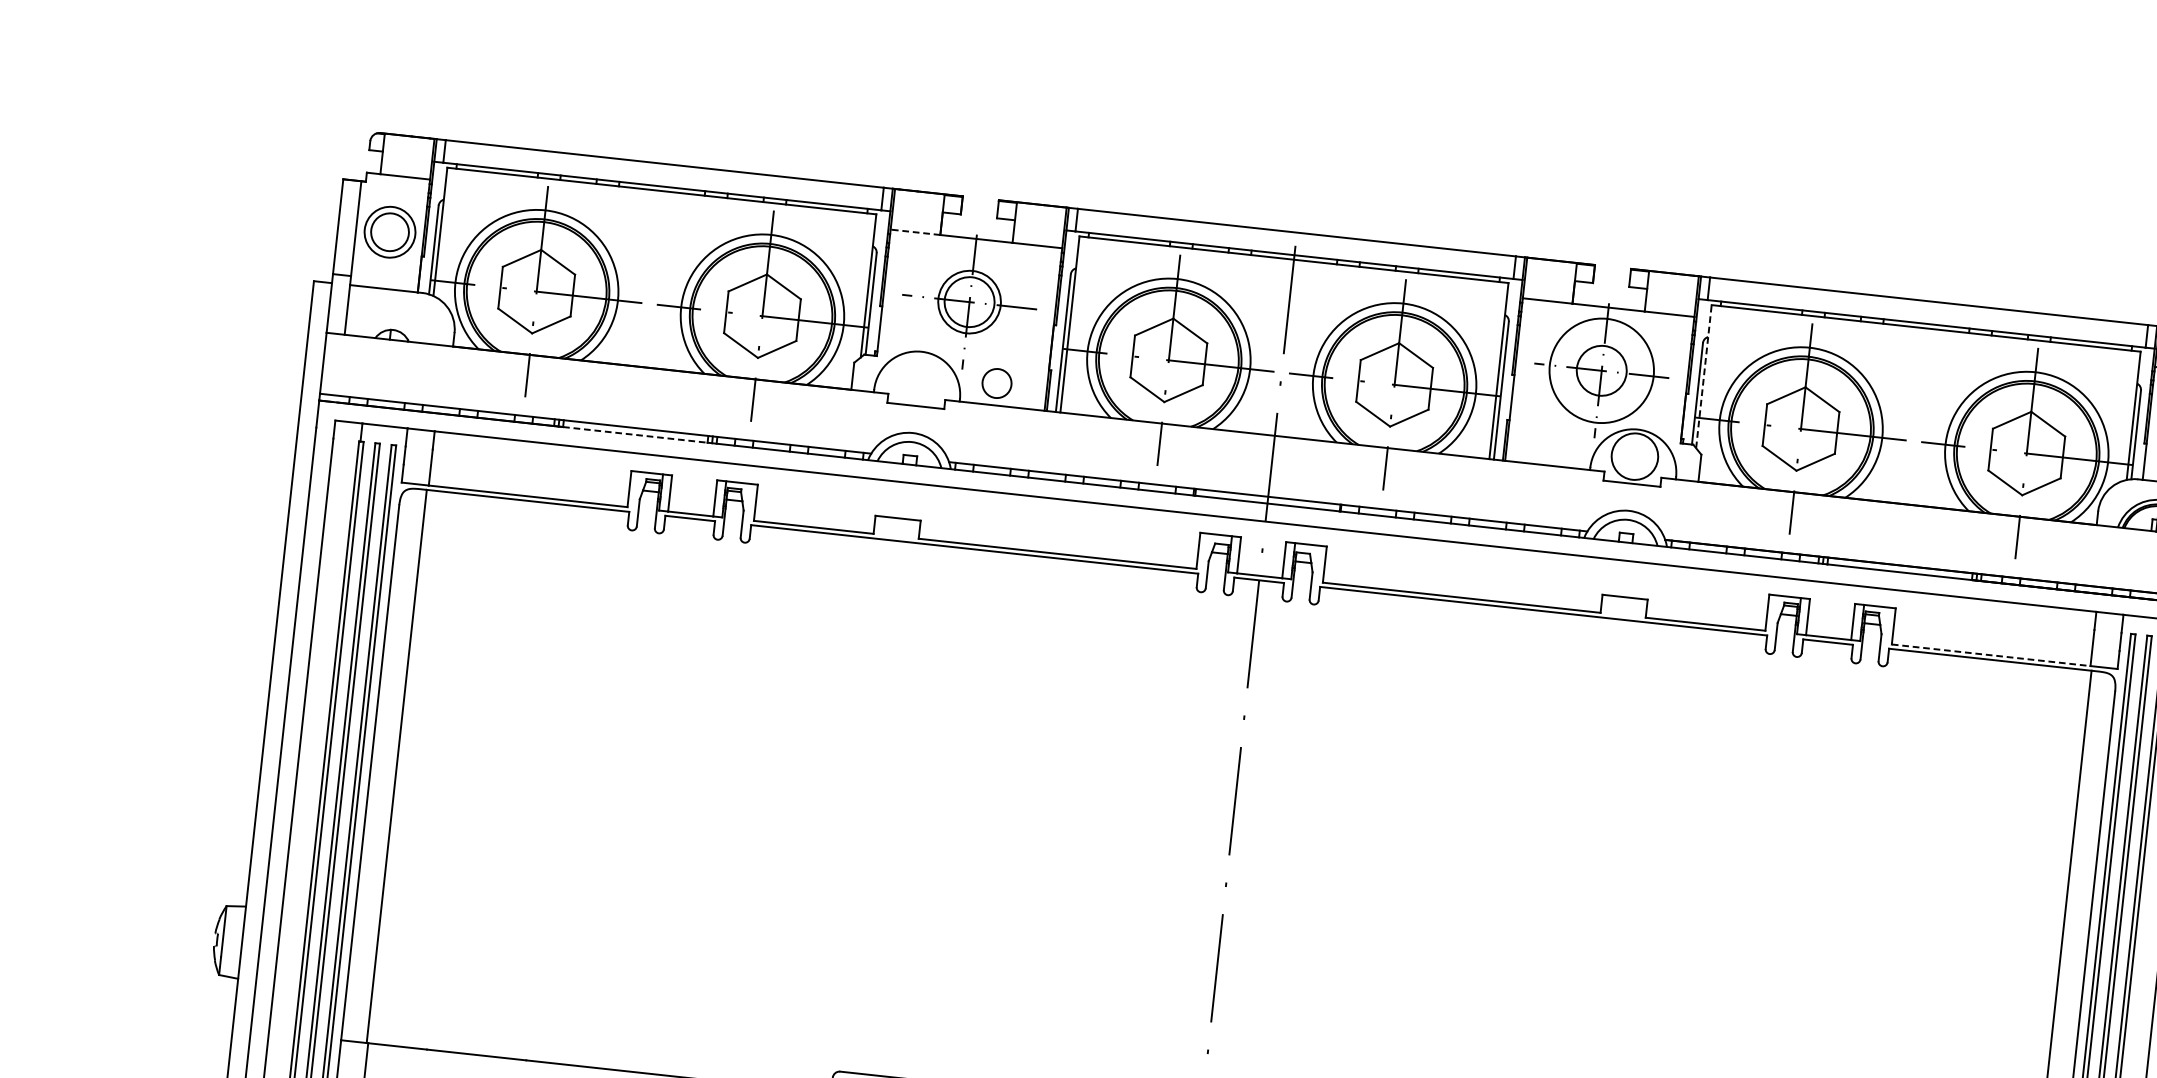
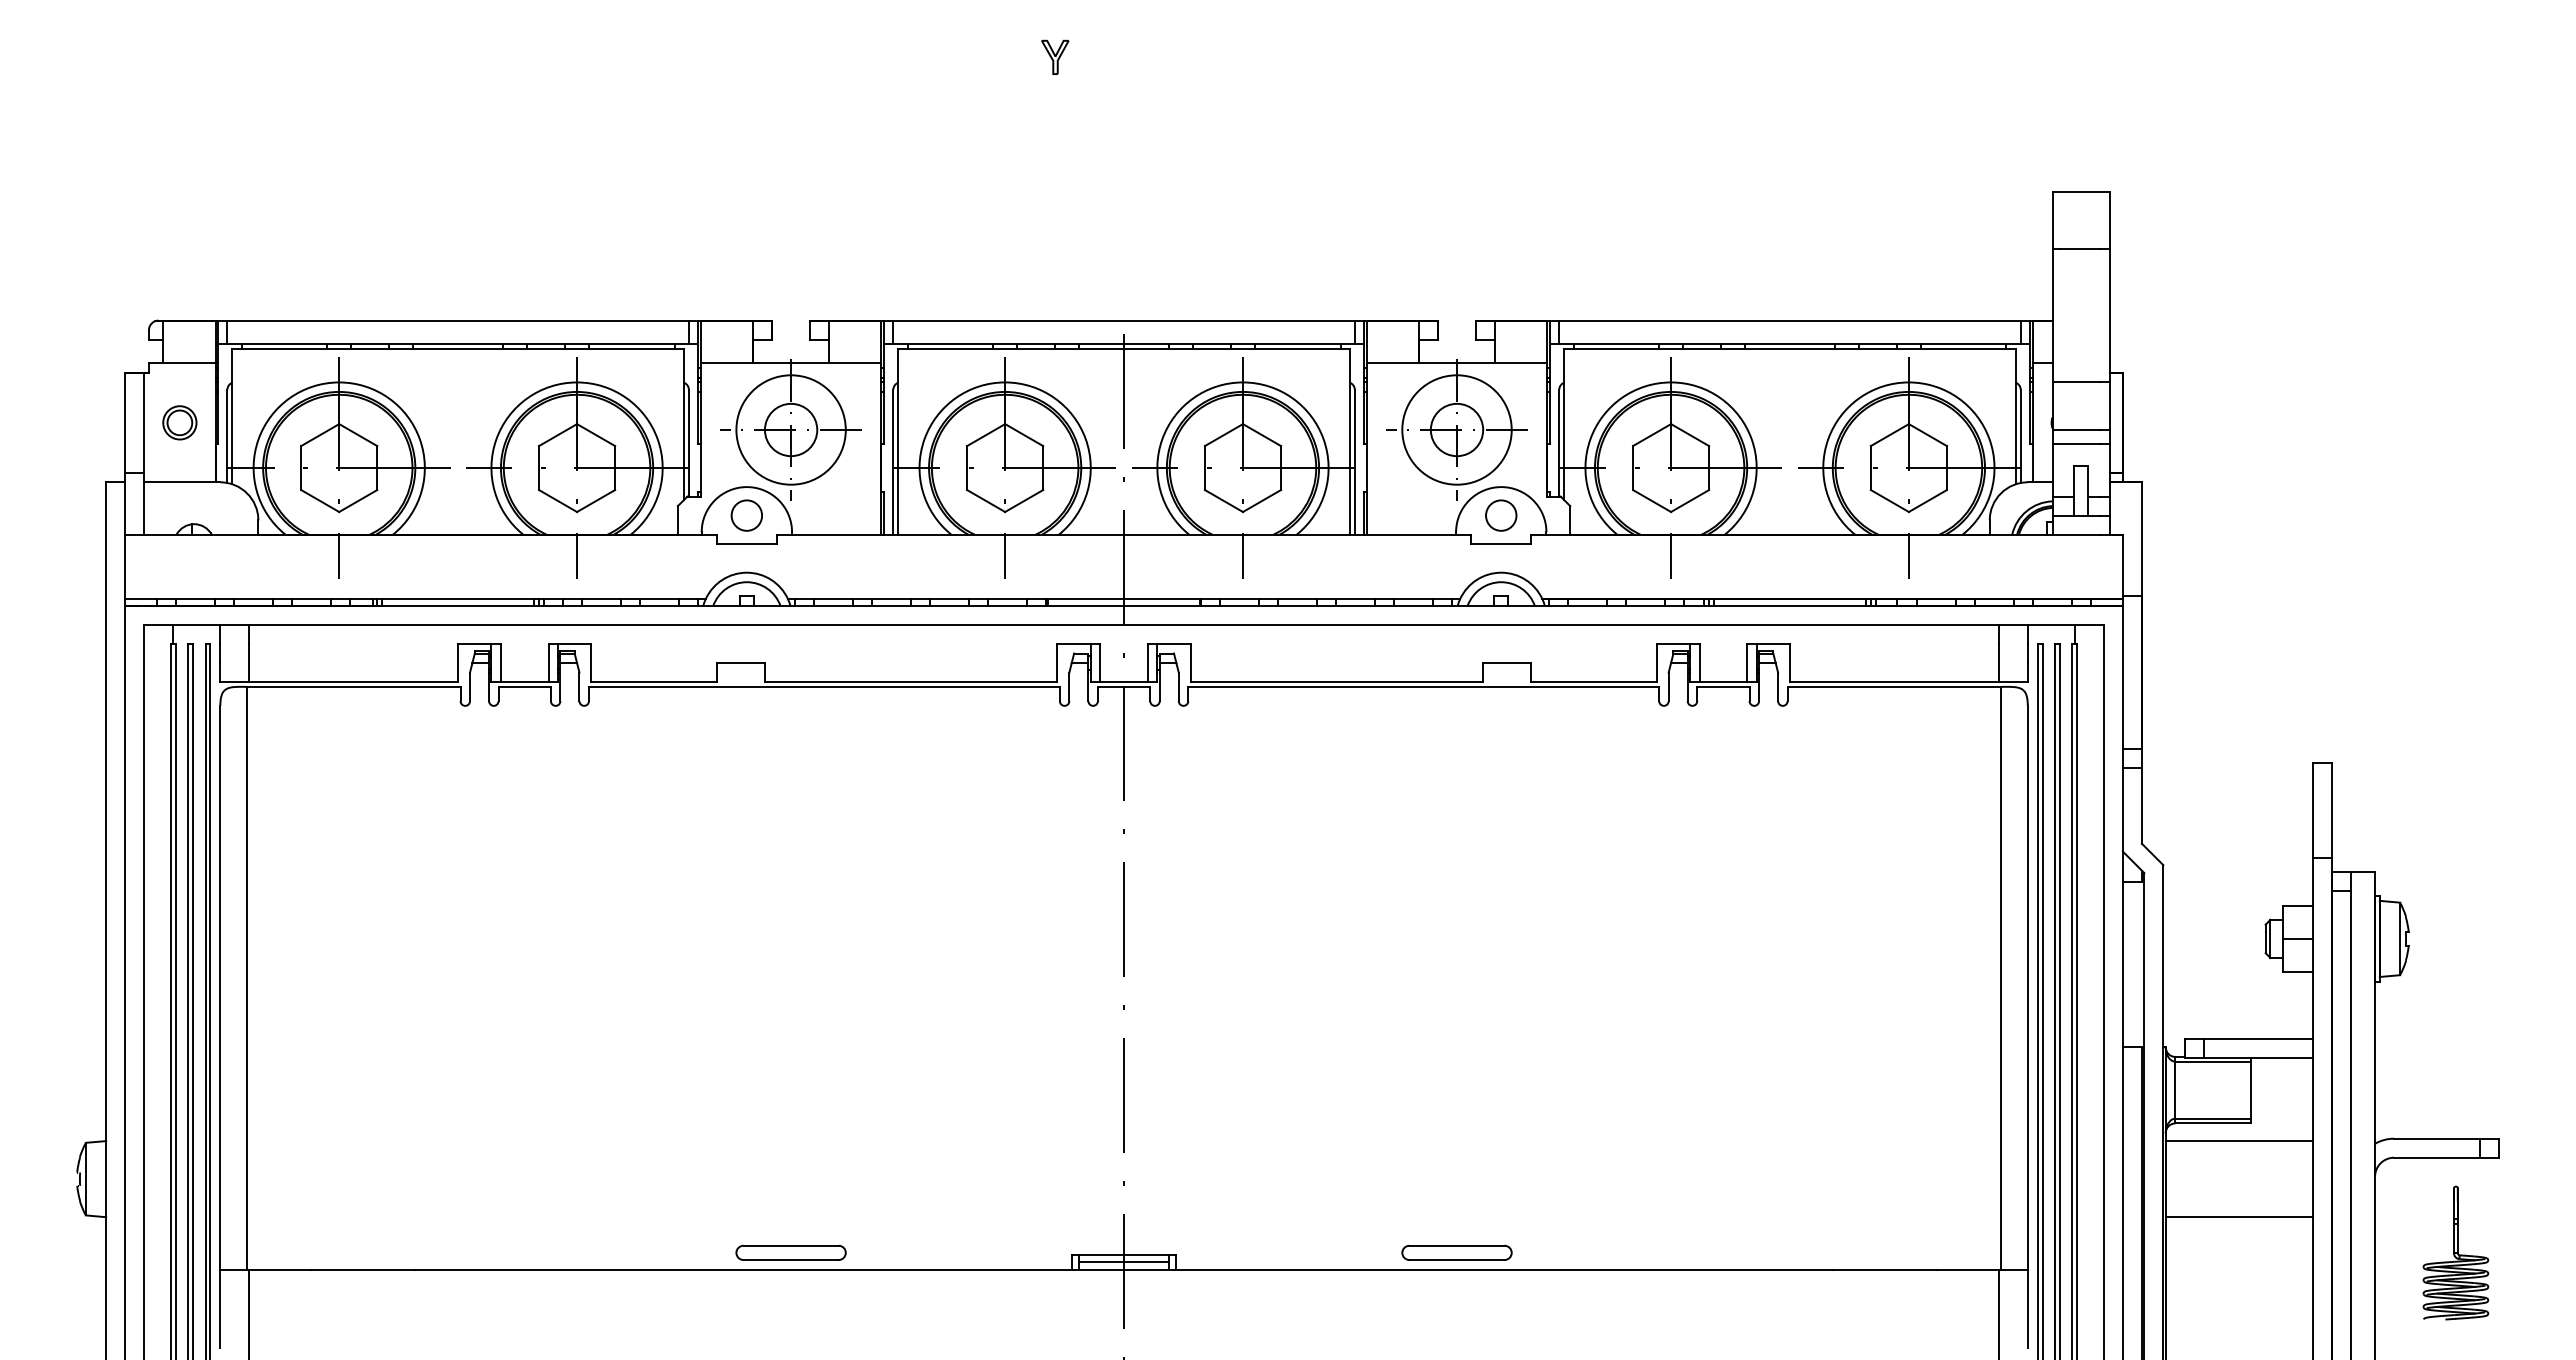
part: (389, 231) -> (179, 422), size x0.62
line: (915, 232) -> (726, 363), dashed -> solid
circle: (969, 301) -> (790, 429), size x1.67
line: (1704, 376) -> (1564, 424), dashed -> solid
circle: (996, 383) -> (746, 515), moved
line: (635, 435) -> (458, 606), dashed -> solid
circle: (1635, 456) -> (1501, 515), size x0.62
line: (1991, 655) -> (1894, 682), dashed -> solid

